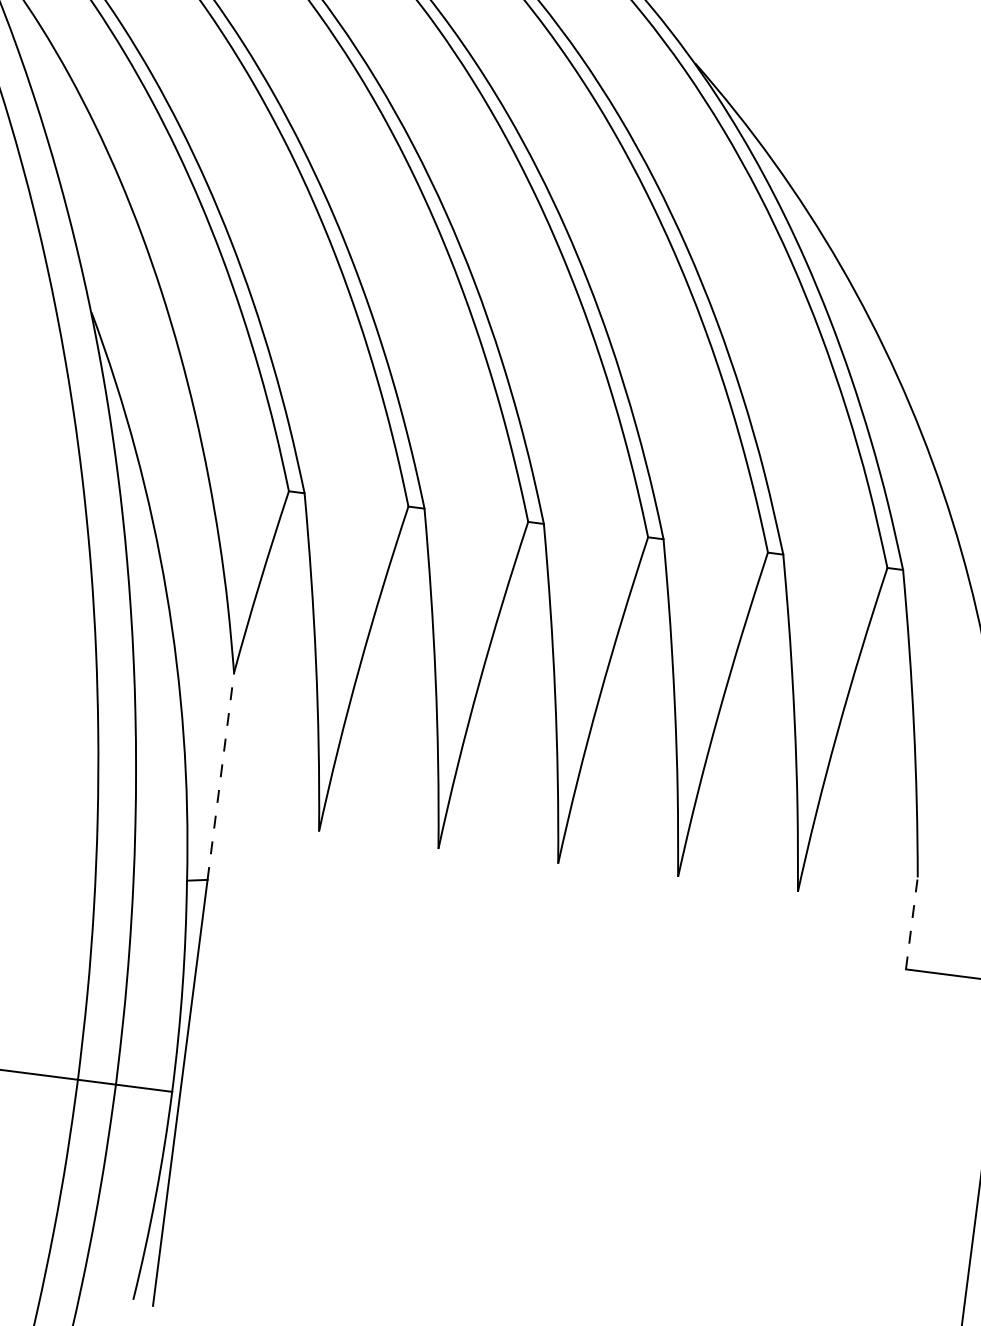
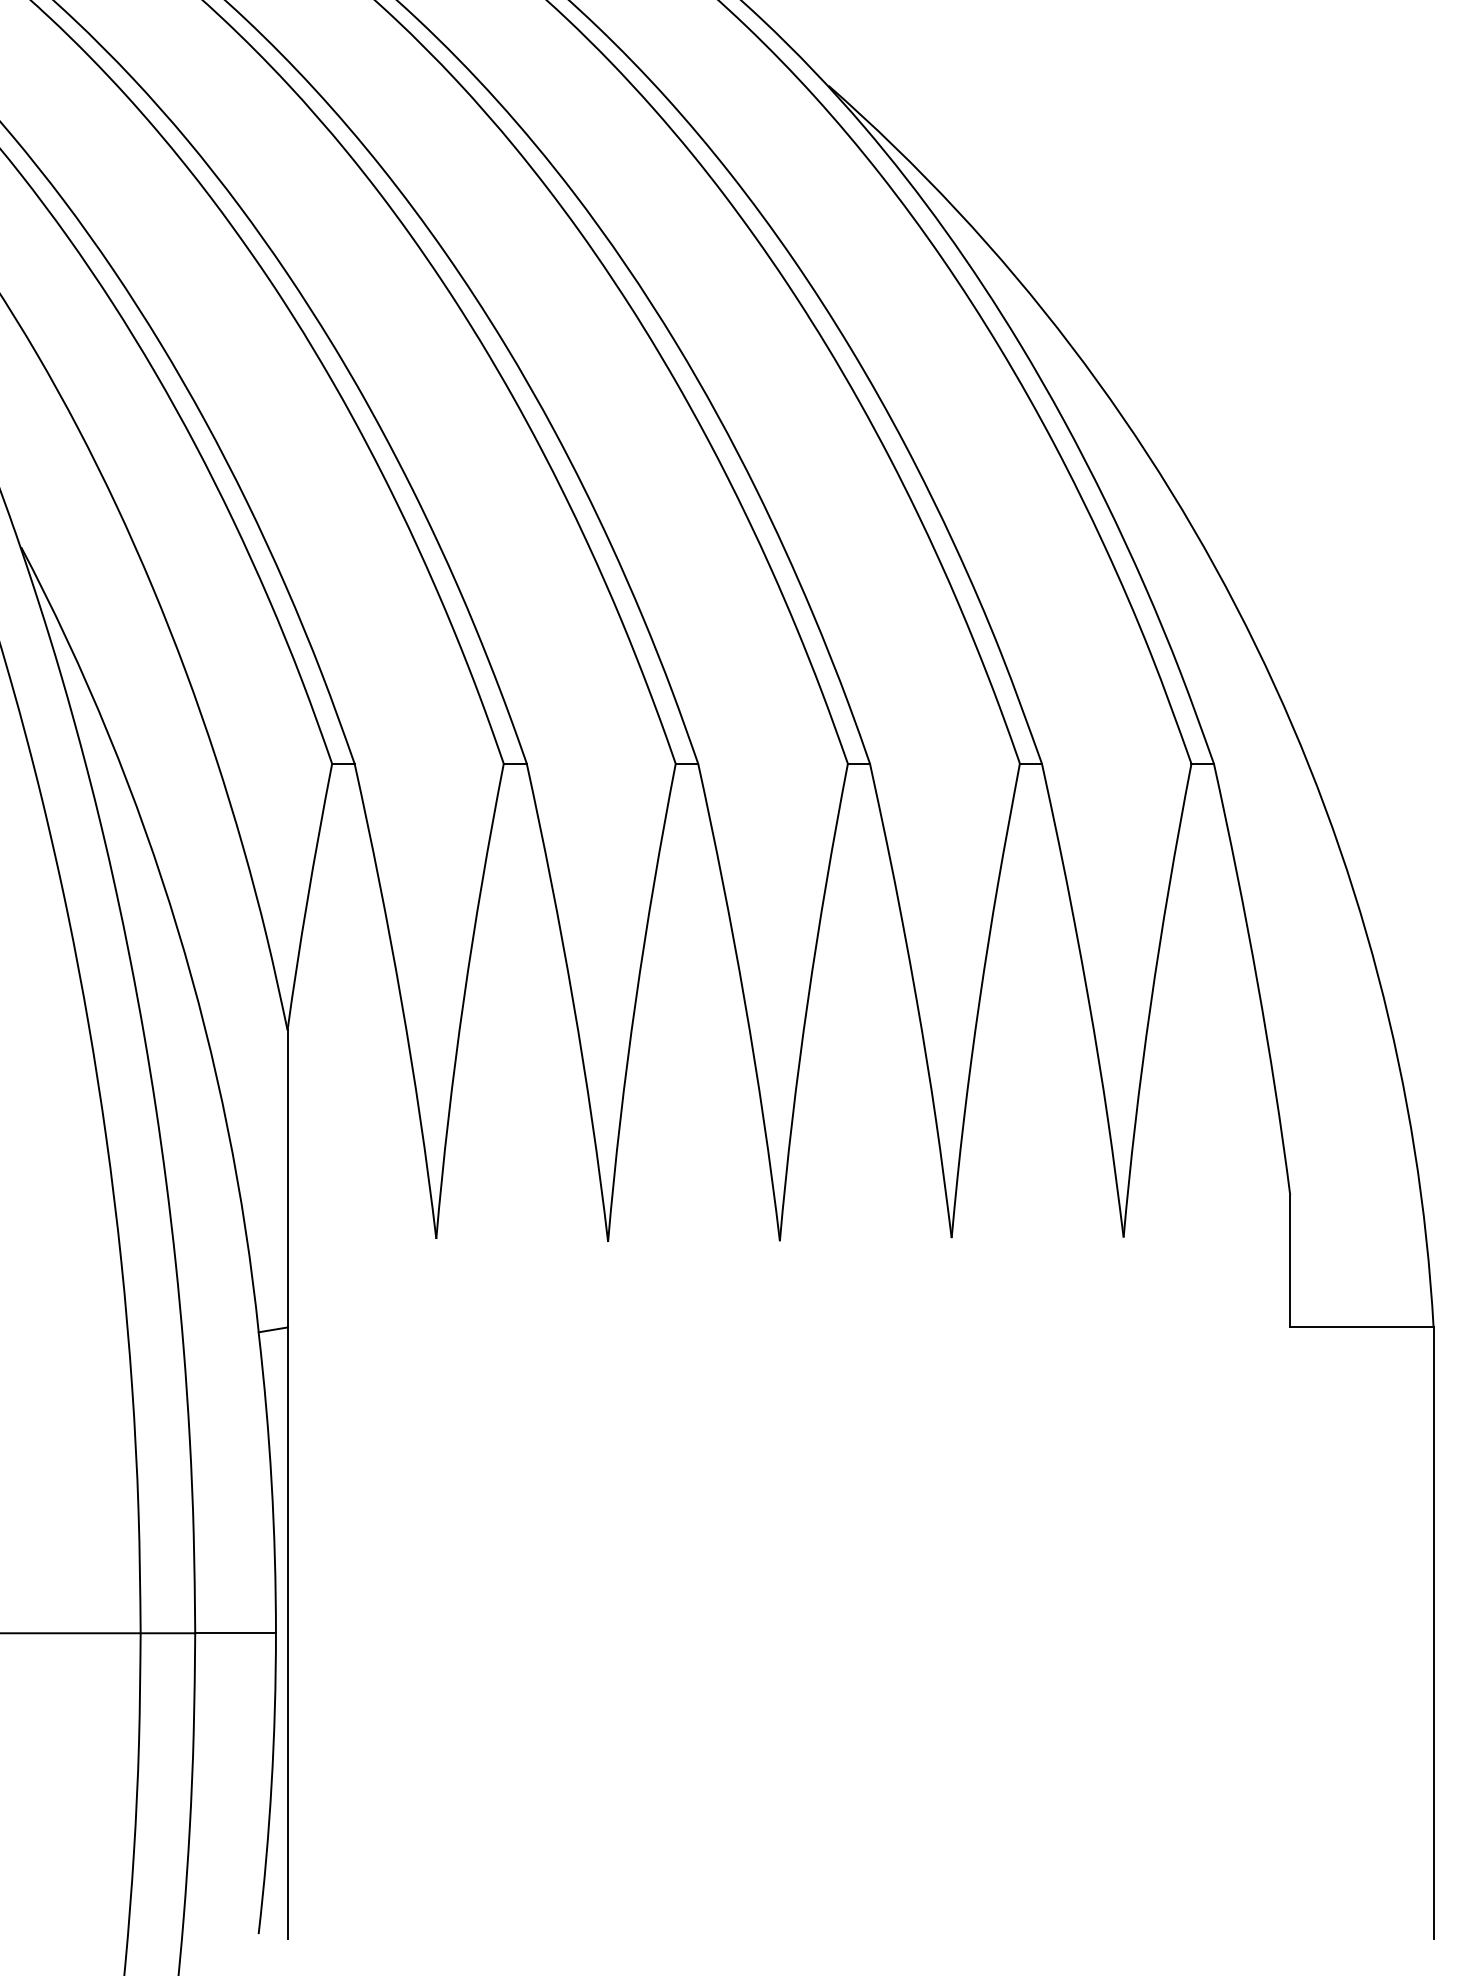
line: (220, 776) -> (287, 1178), dashed -> solid
line: (912, 923) -> (1290, 1261), dashed -> solid

